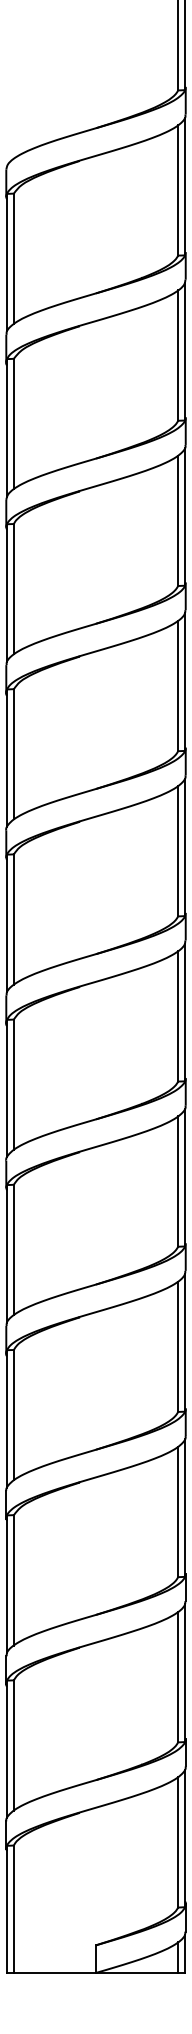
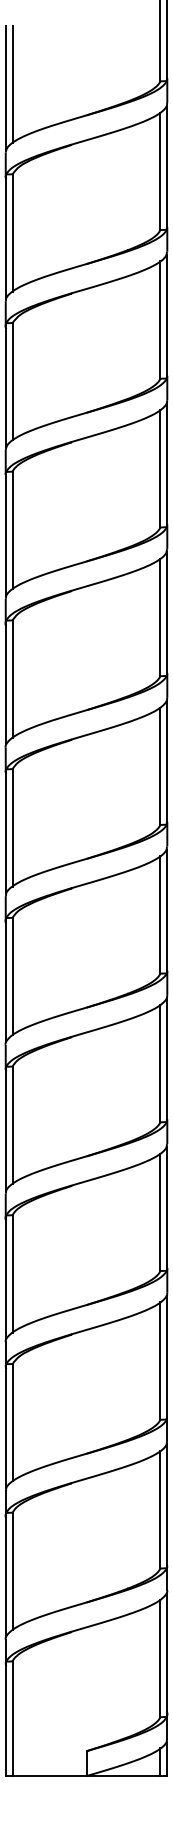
line: (13, 92) -> (12, 83), added
line: (7, 97) -> (6, 87), added

